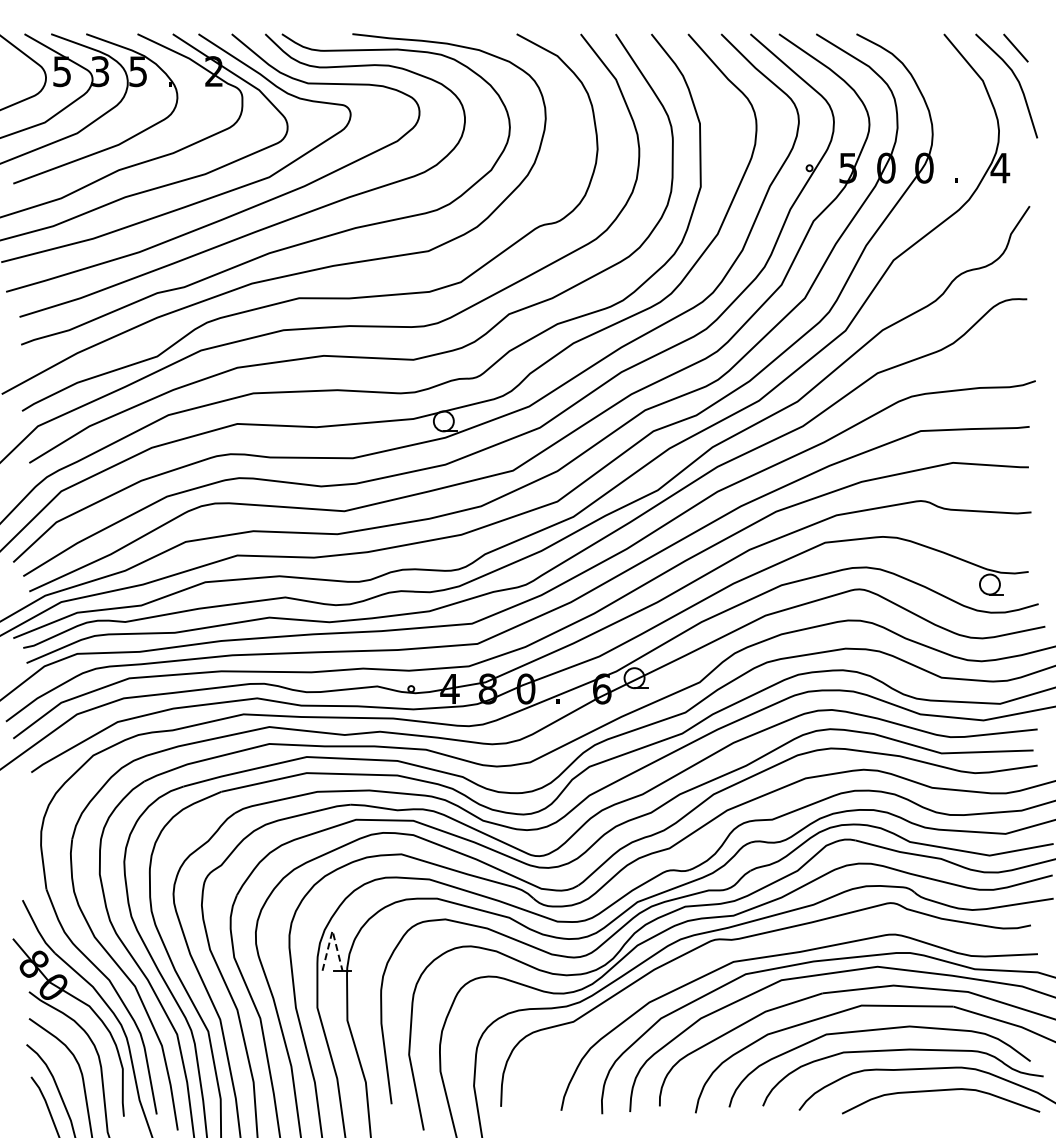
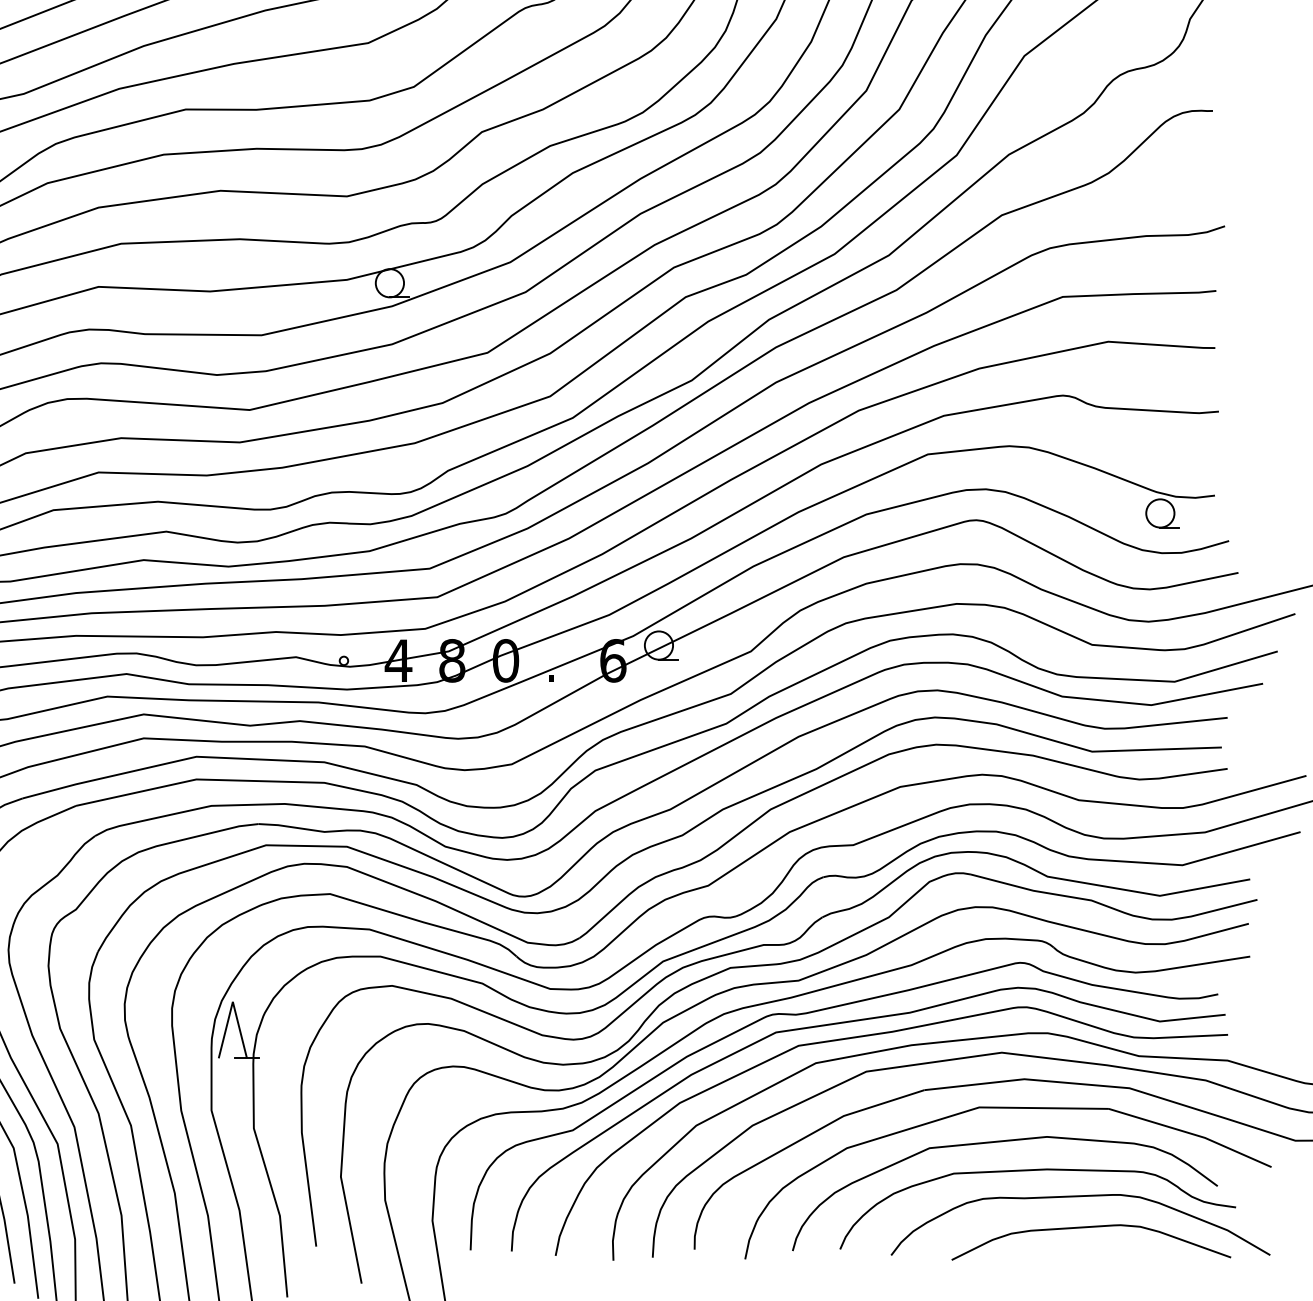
line: (332, 930) -> (232, 1001), dashed -> solid
curve: (773, 945) -> (854, 1022), added

